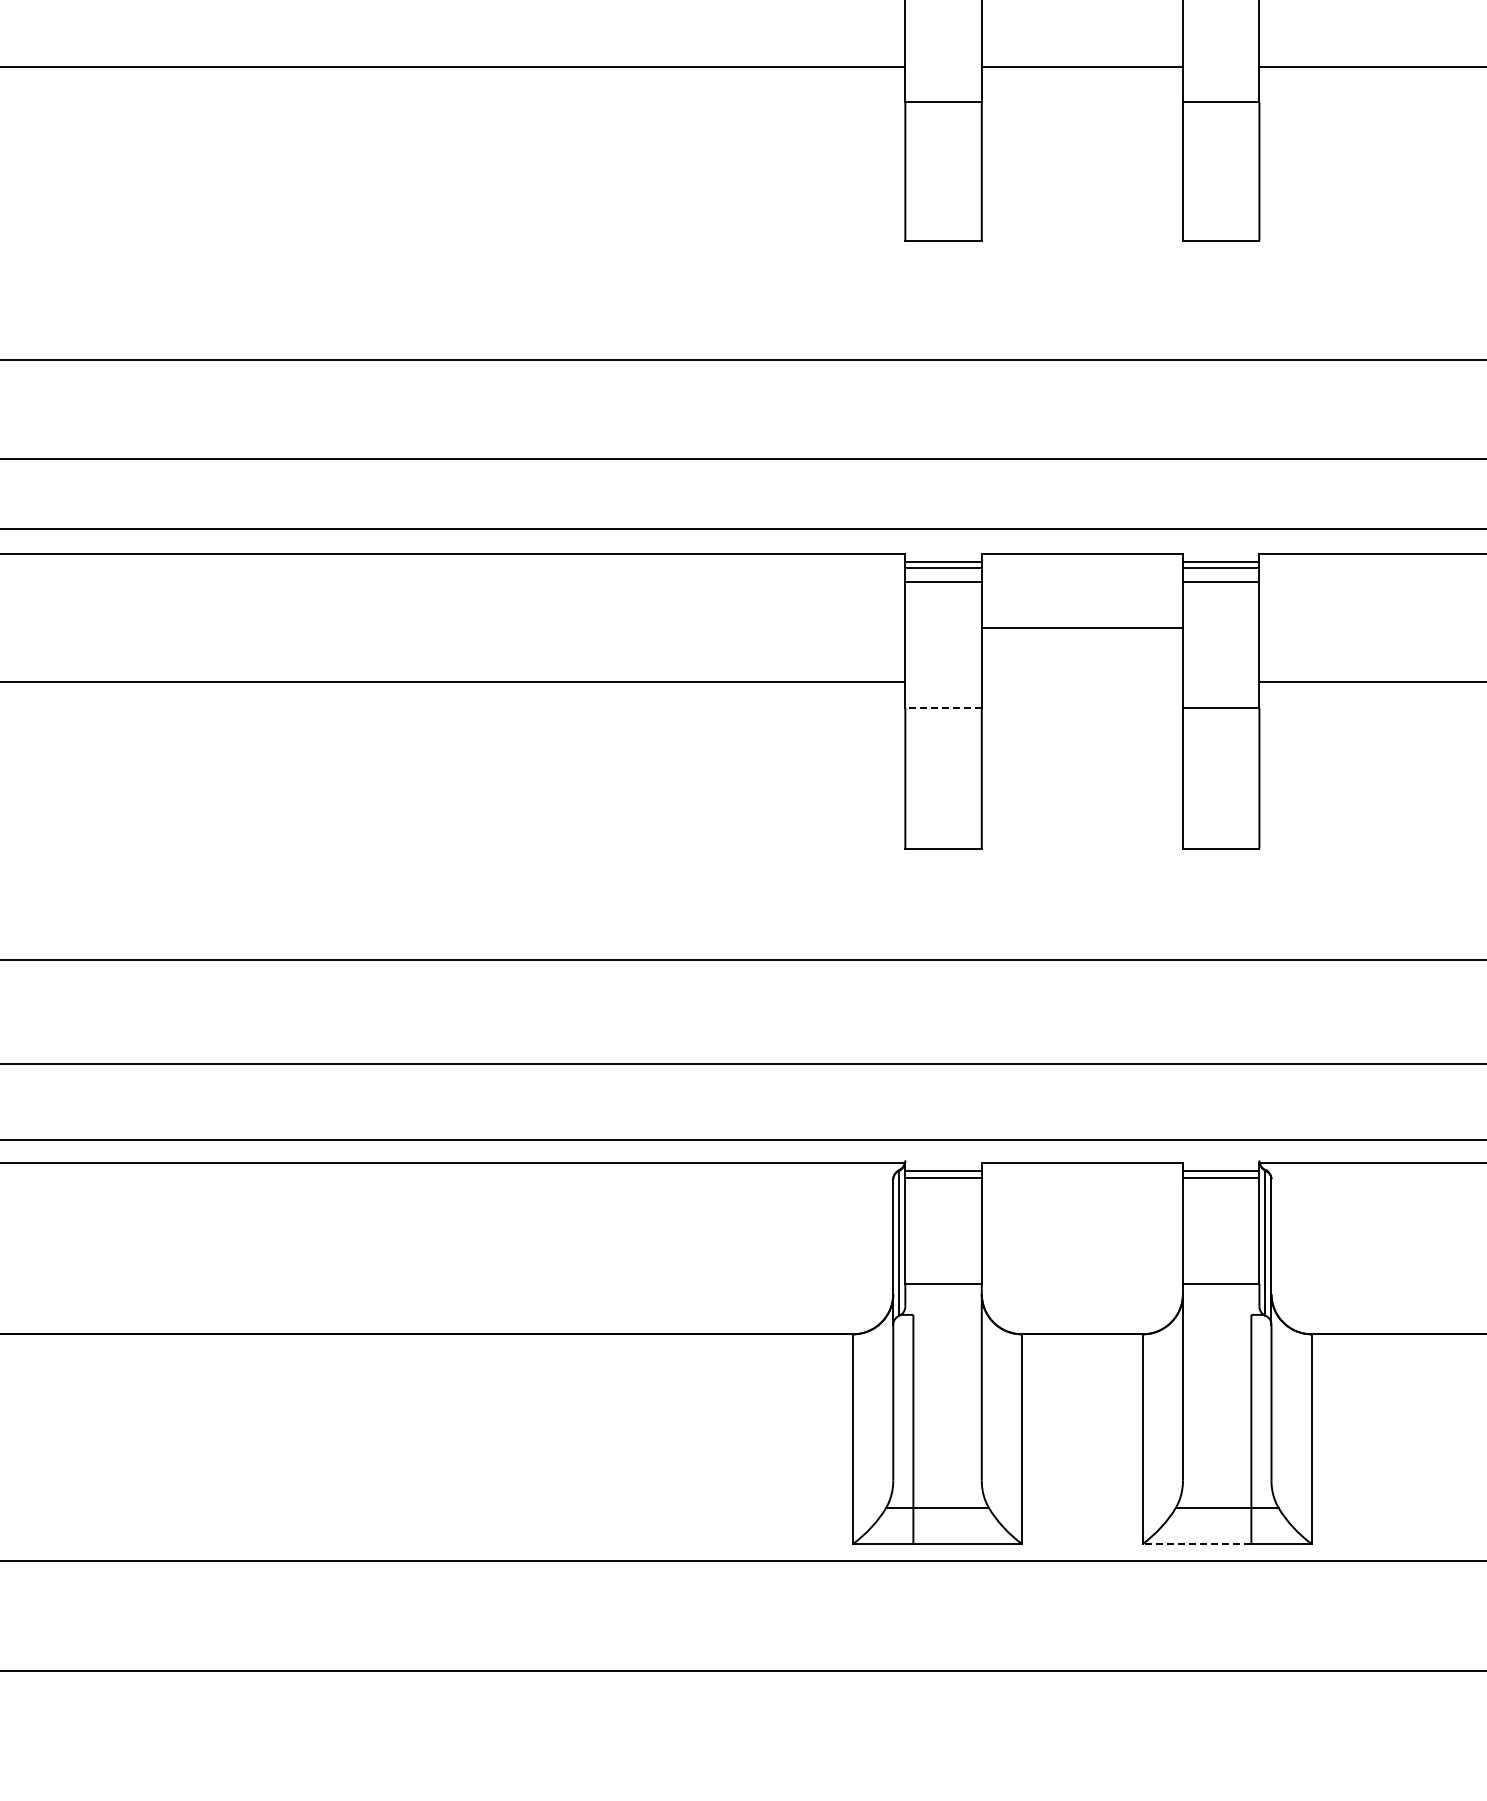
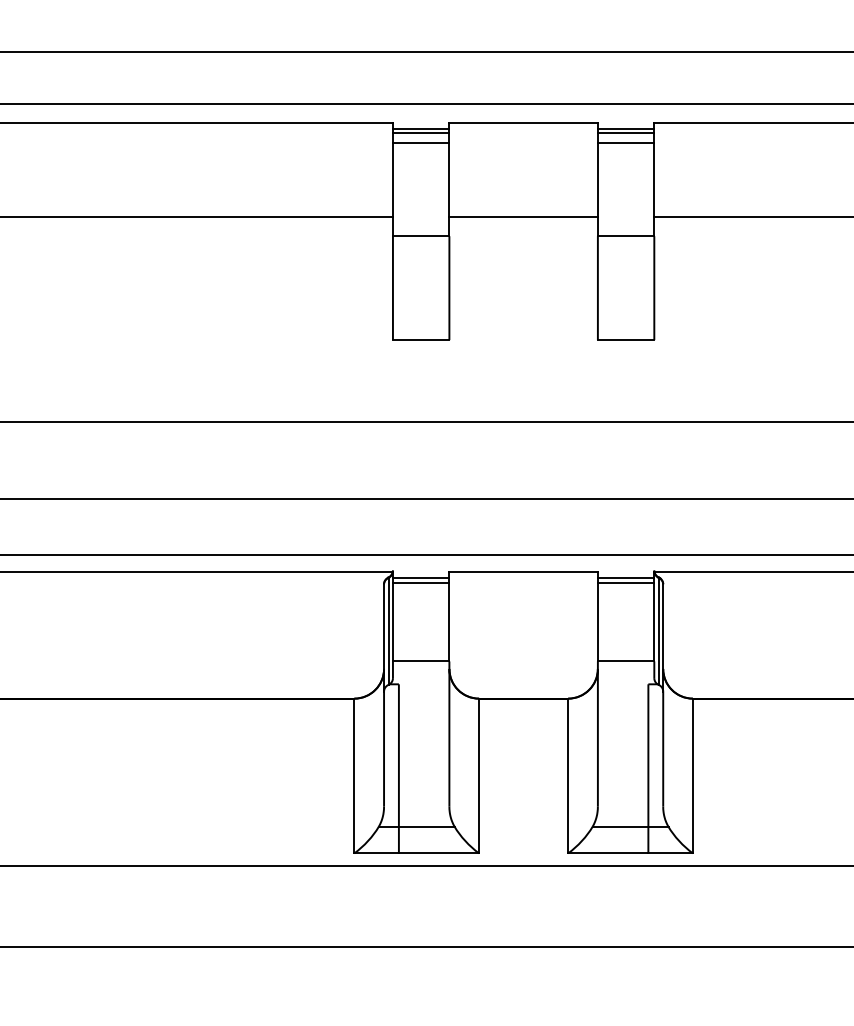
line: (1081, 628) -> (522, 217), moved
line: (943, 707) -> (421, 235), dashed -> solid
line: (1196, 1543) -> (607, 853), dashed -> solid

